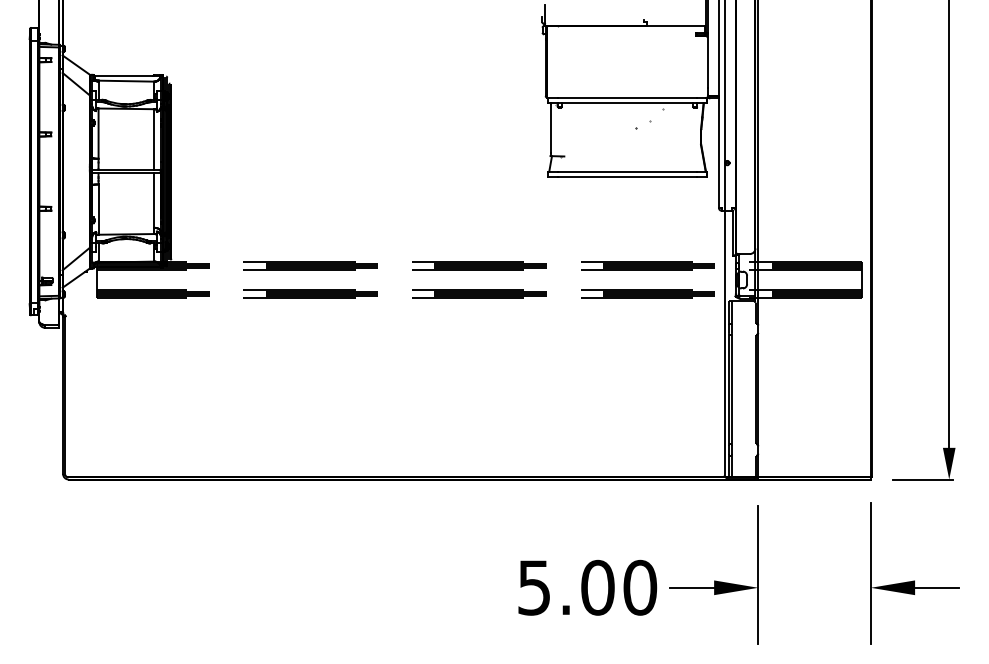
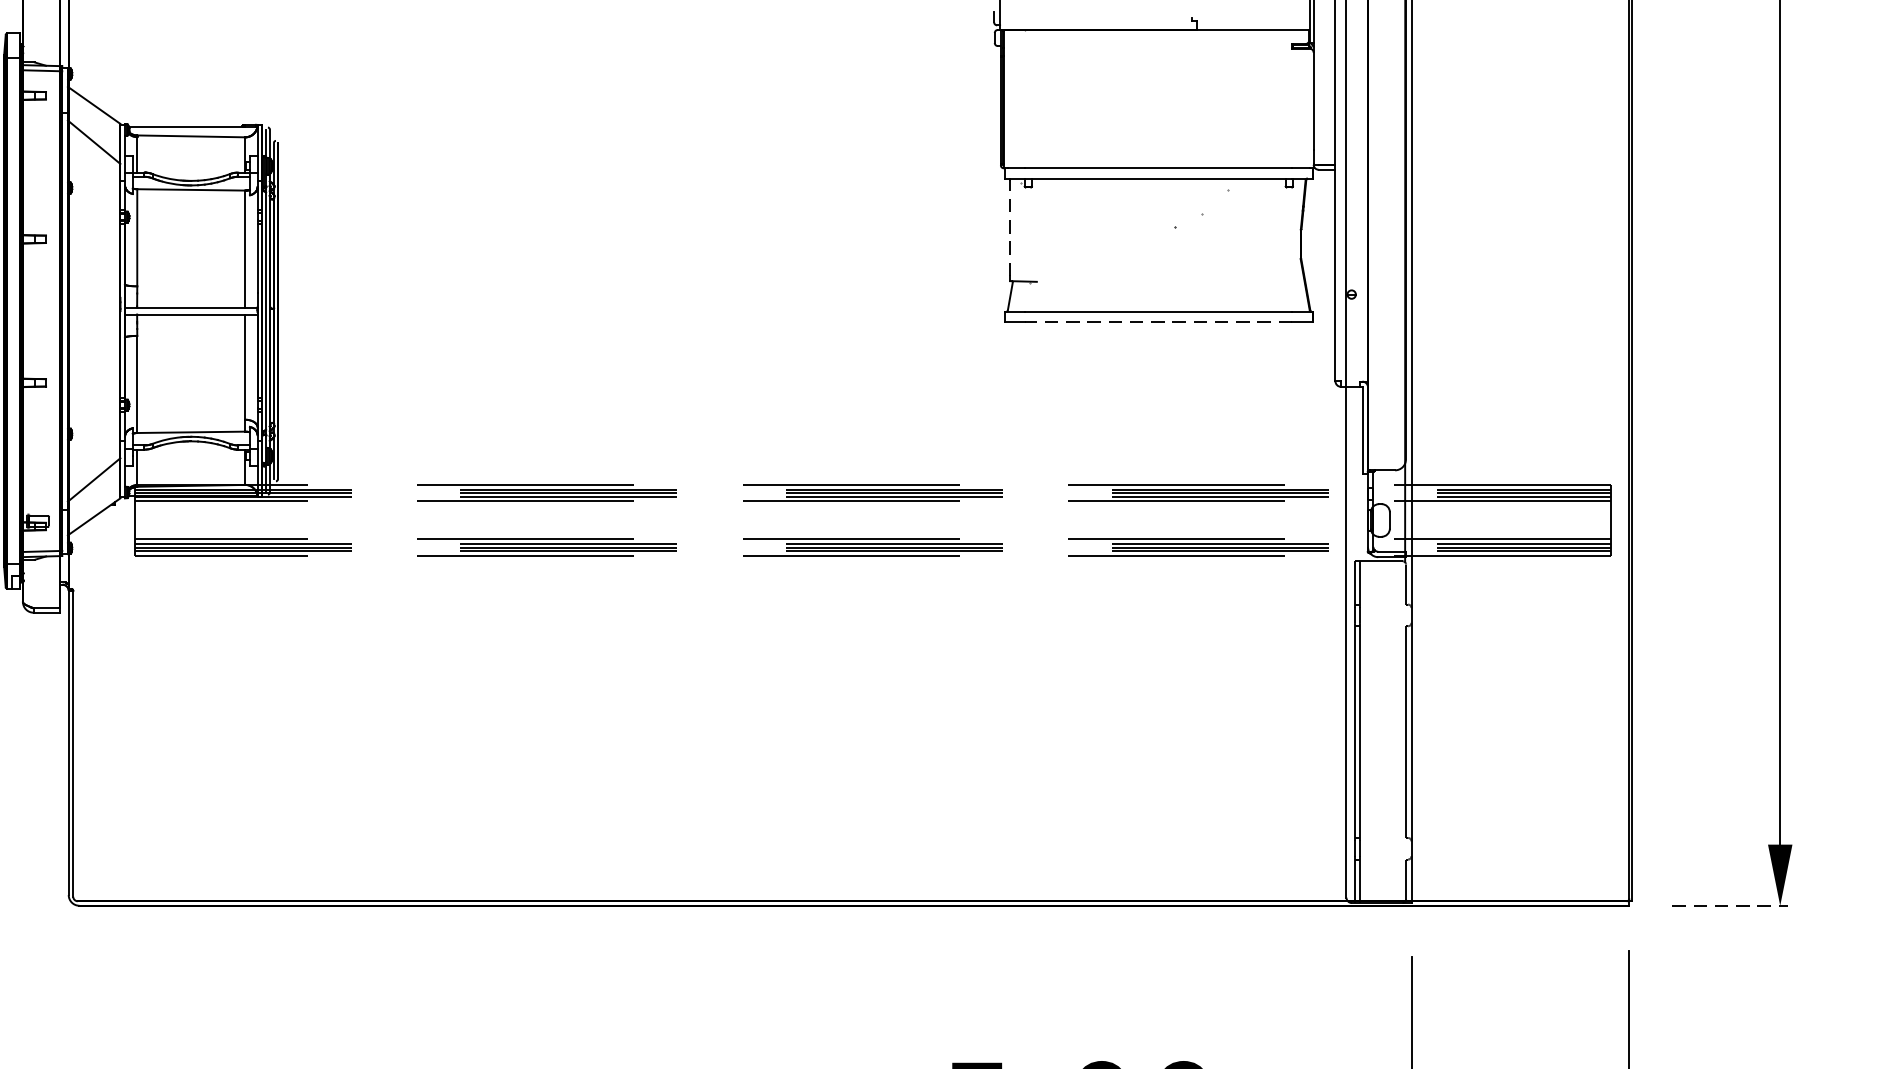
line: (550, 128) -> (1010, 227), solid -> dashed
line: (626, 177) -> (1156, 322), solid -> dashed
line: (923, 479) -> (1730, 905), solid -> dashed

